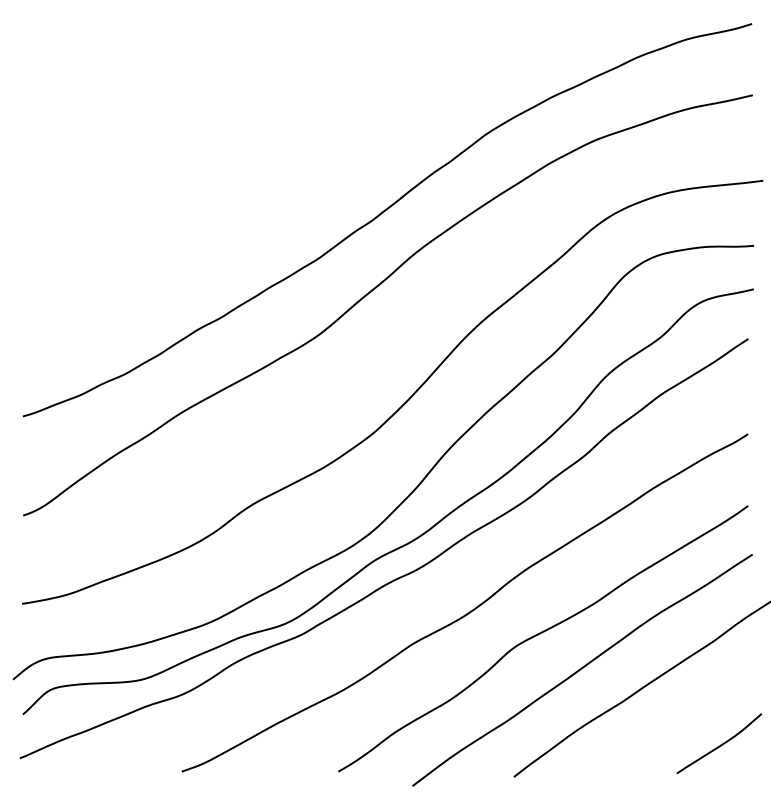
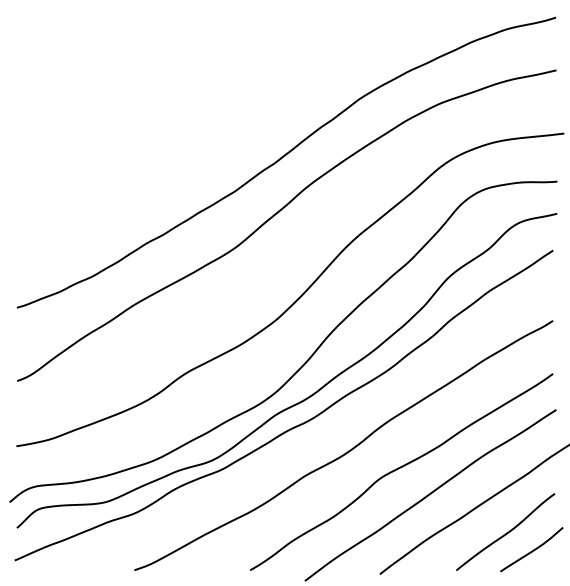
curve: (685, 720) -> (506, 532), added

